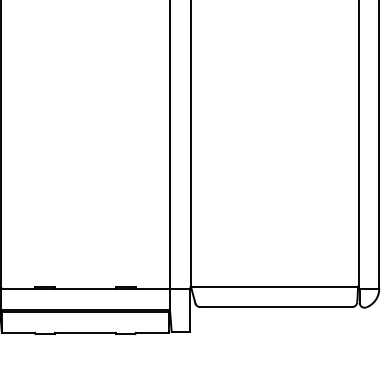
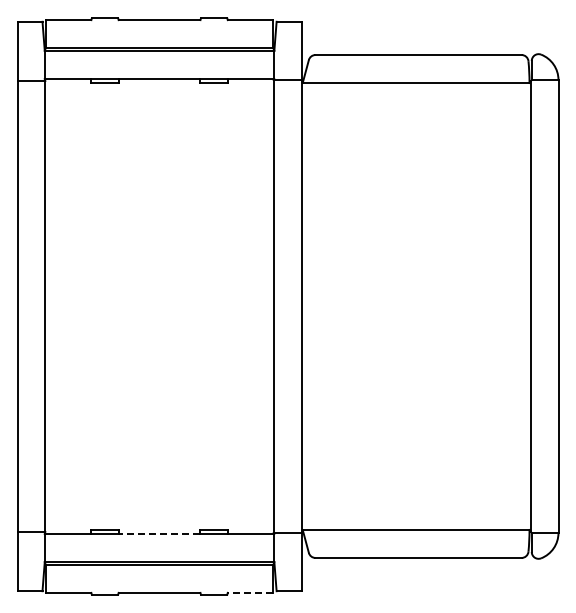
line: (85, 289) -> (159, 533), solid -> dashed
line: (152, 332) -> (250, 592), solid -> dashed

